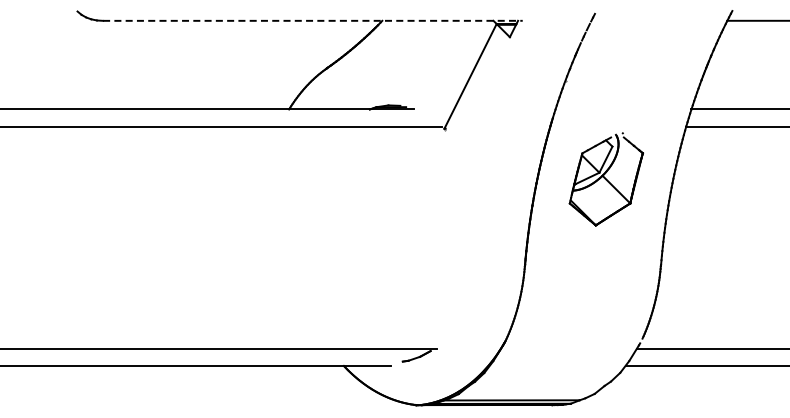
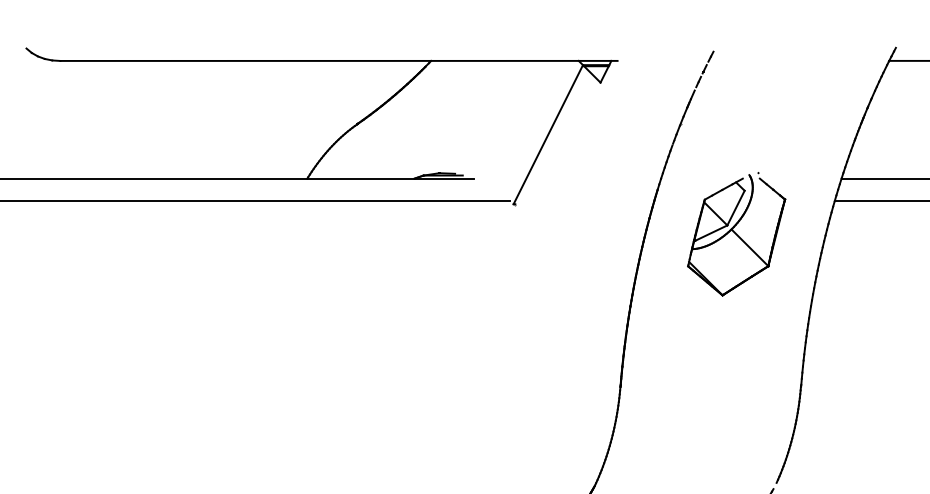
line: (312, 20) -> (338, 60), dashed -> solid
part: (605, 179) -> (735, 234), moved

